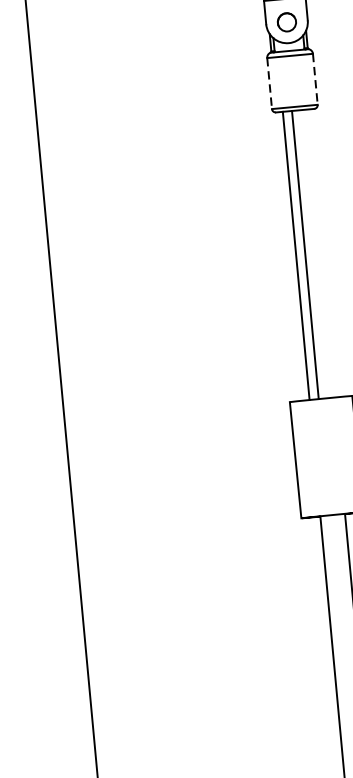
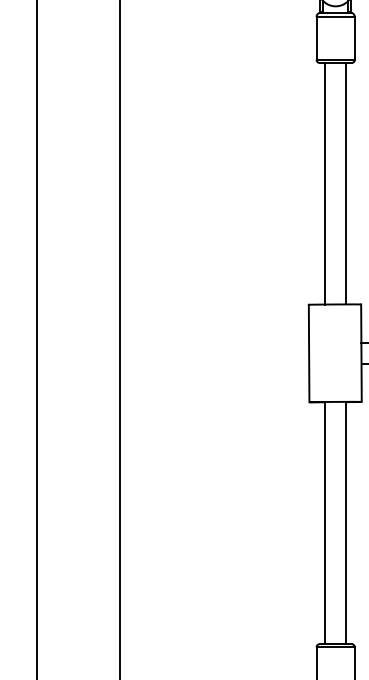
line: (314, 79) -> (354, 38), dashed -> solid
line: (269, 83) -> (316, 38), dashed -> solid
line: (305, 254) -> (346, 183), moved

